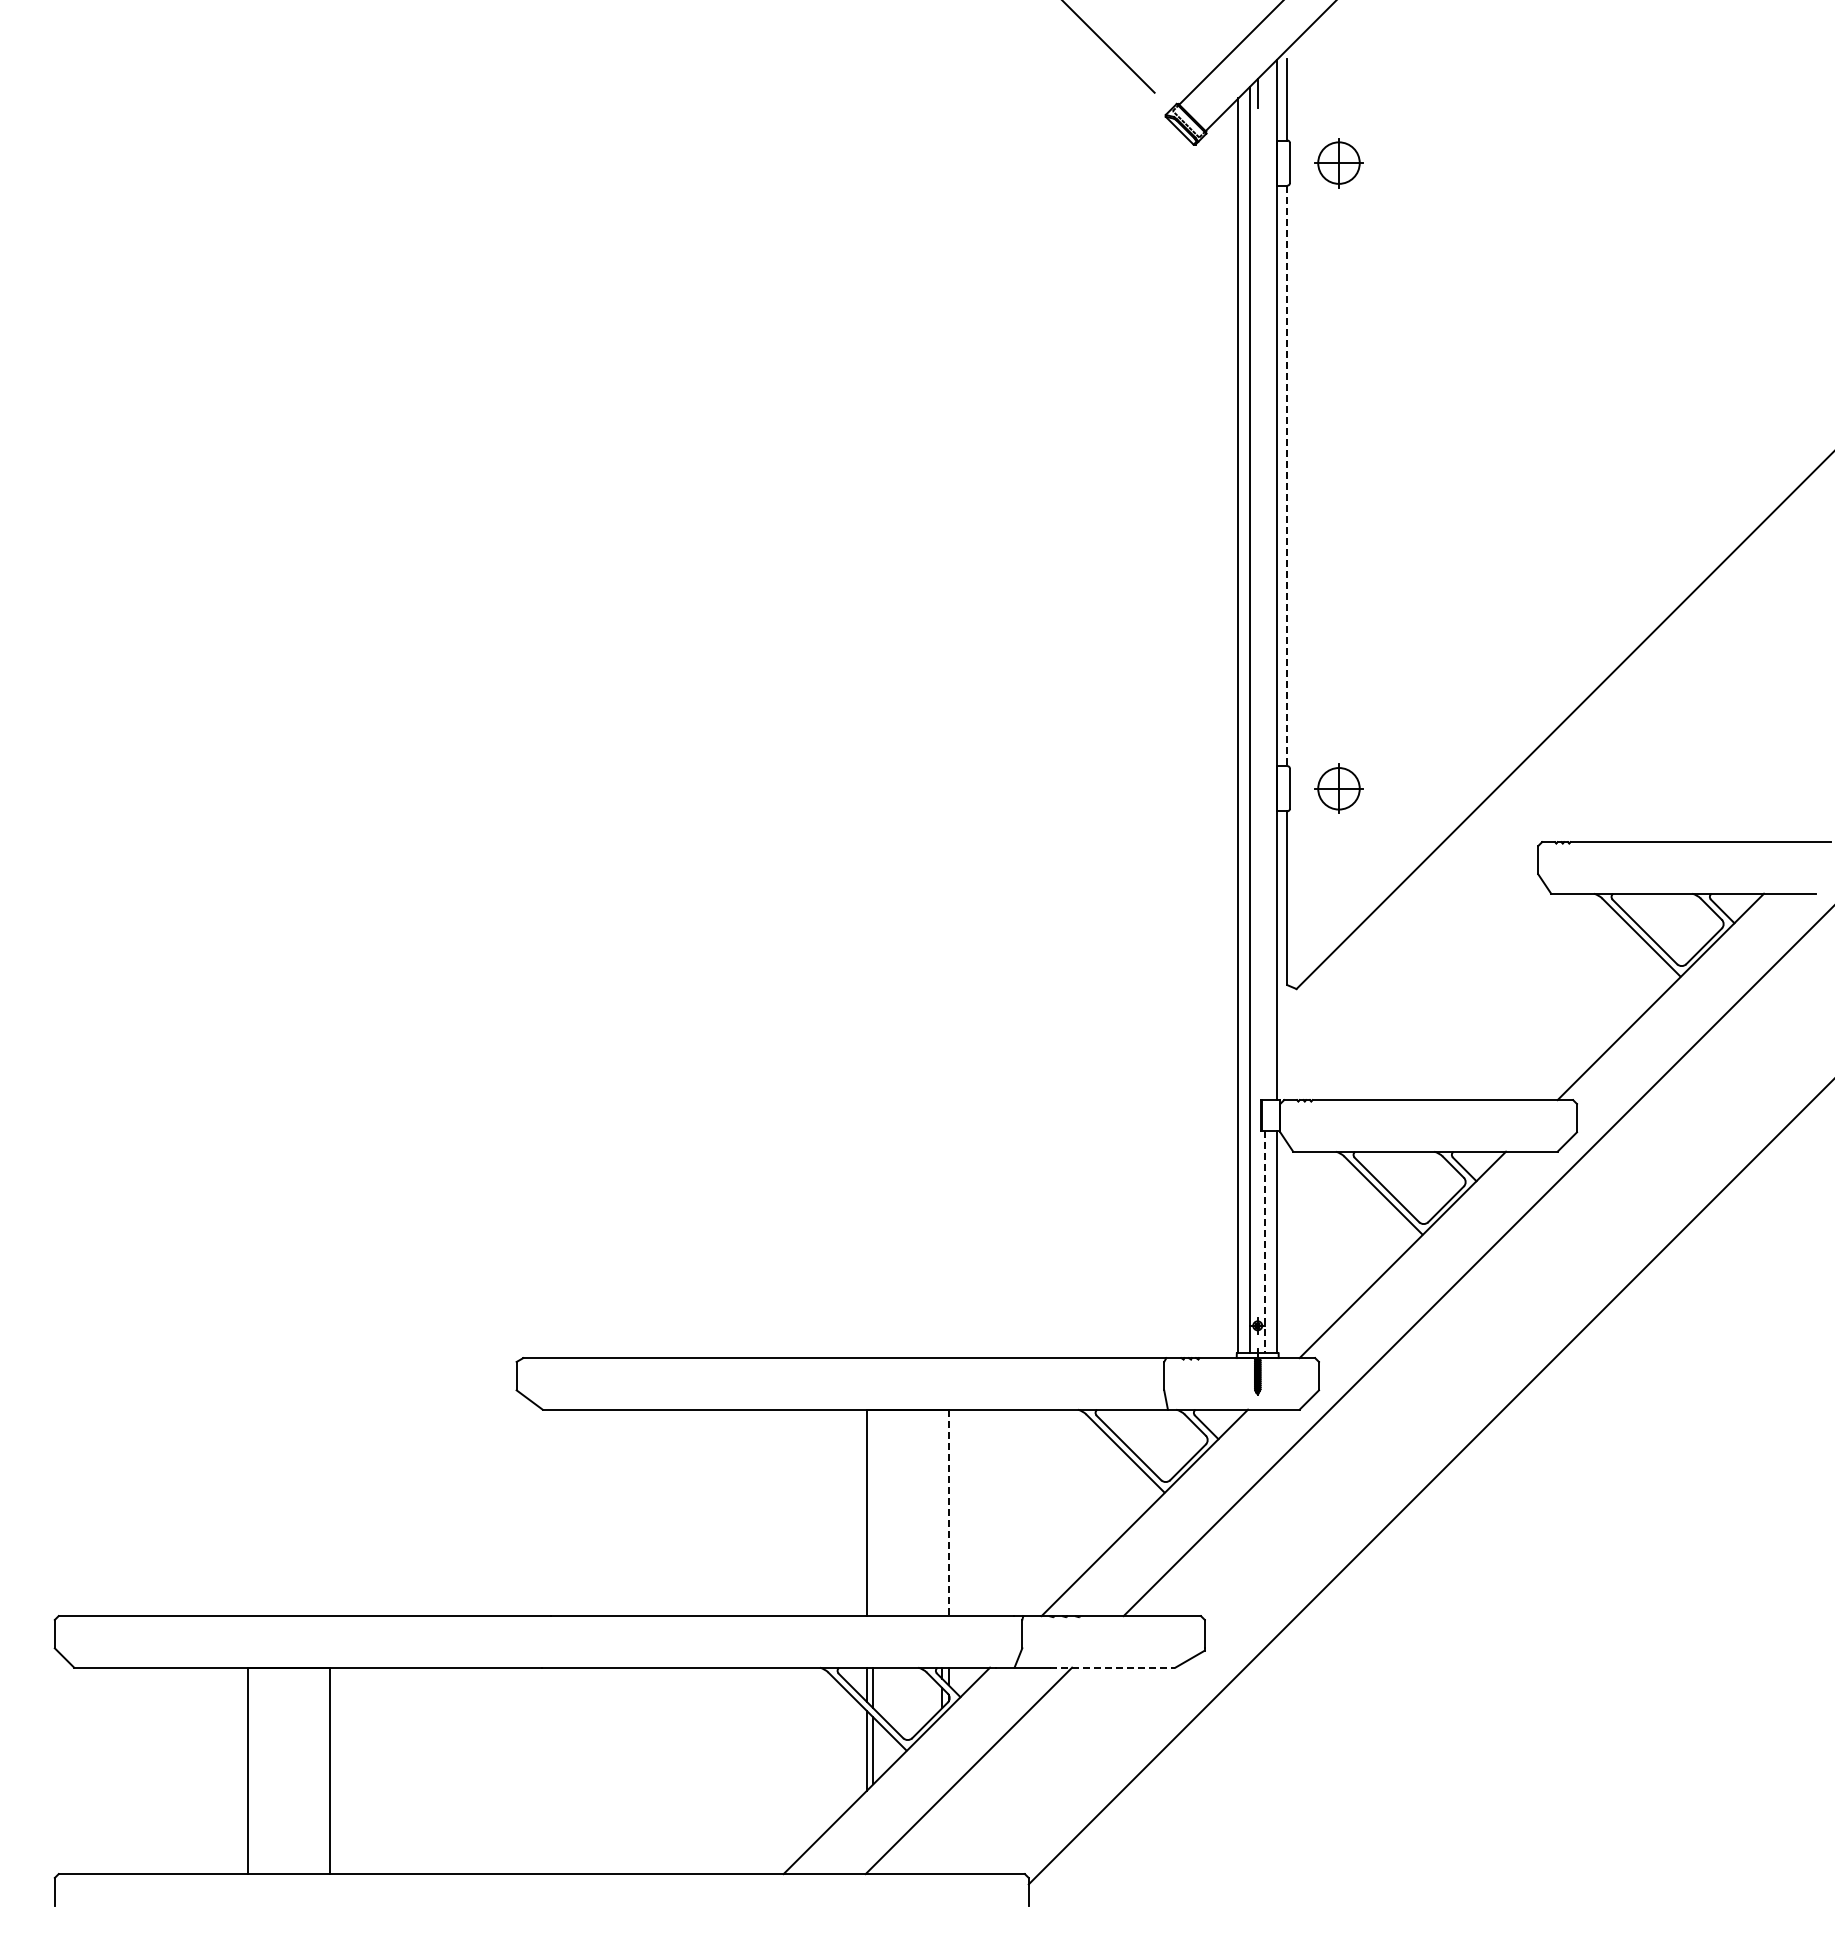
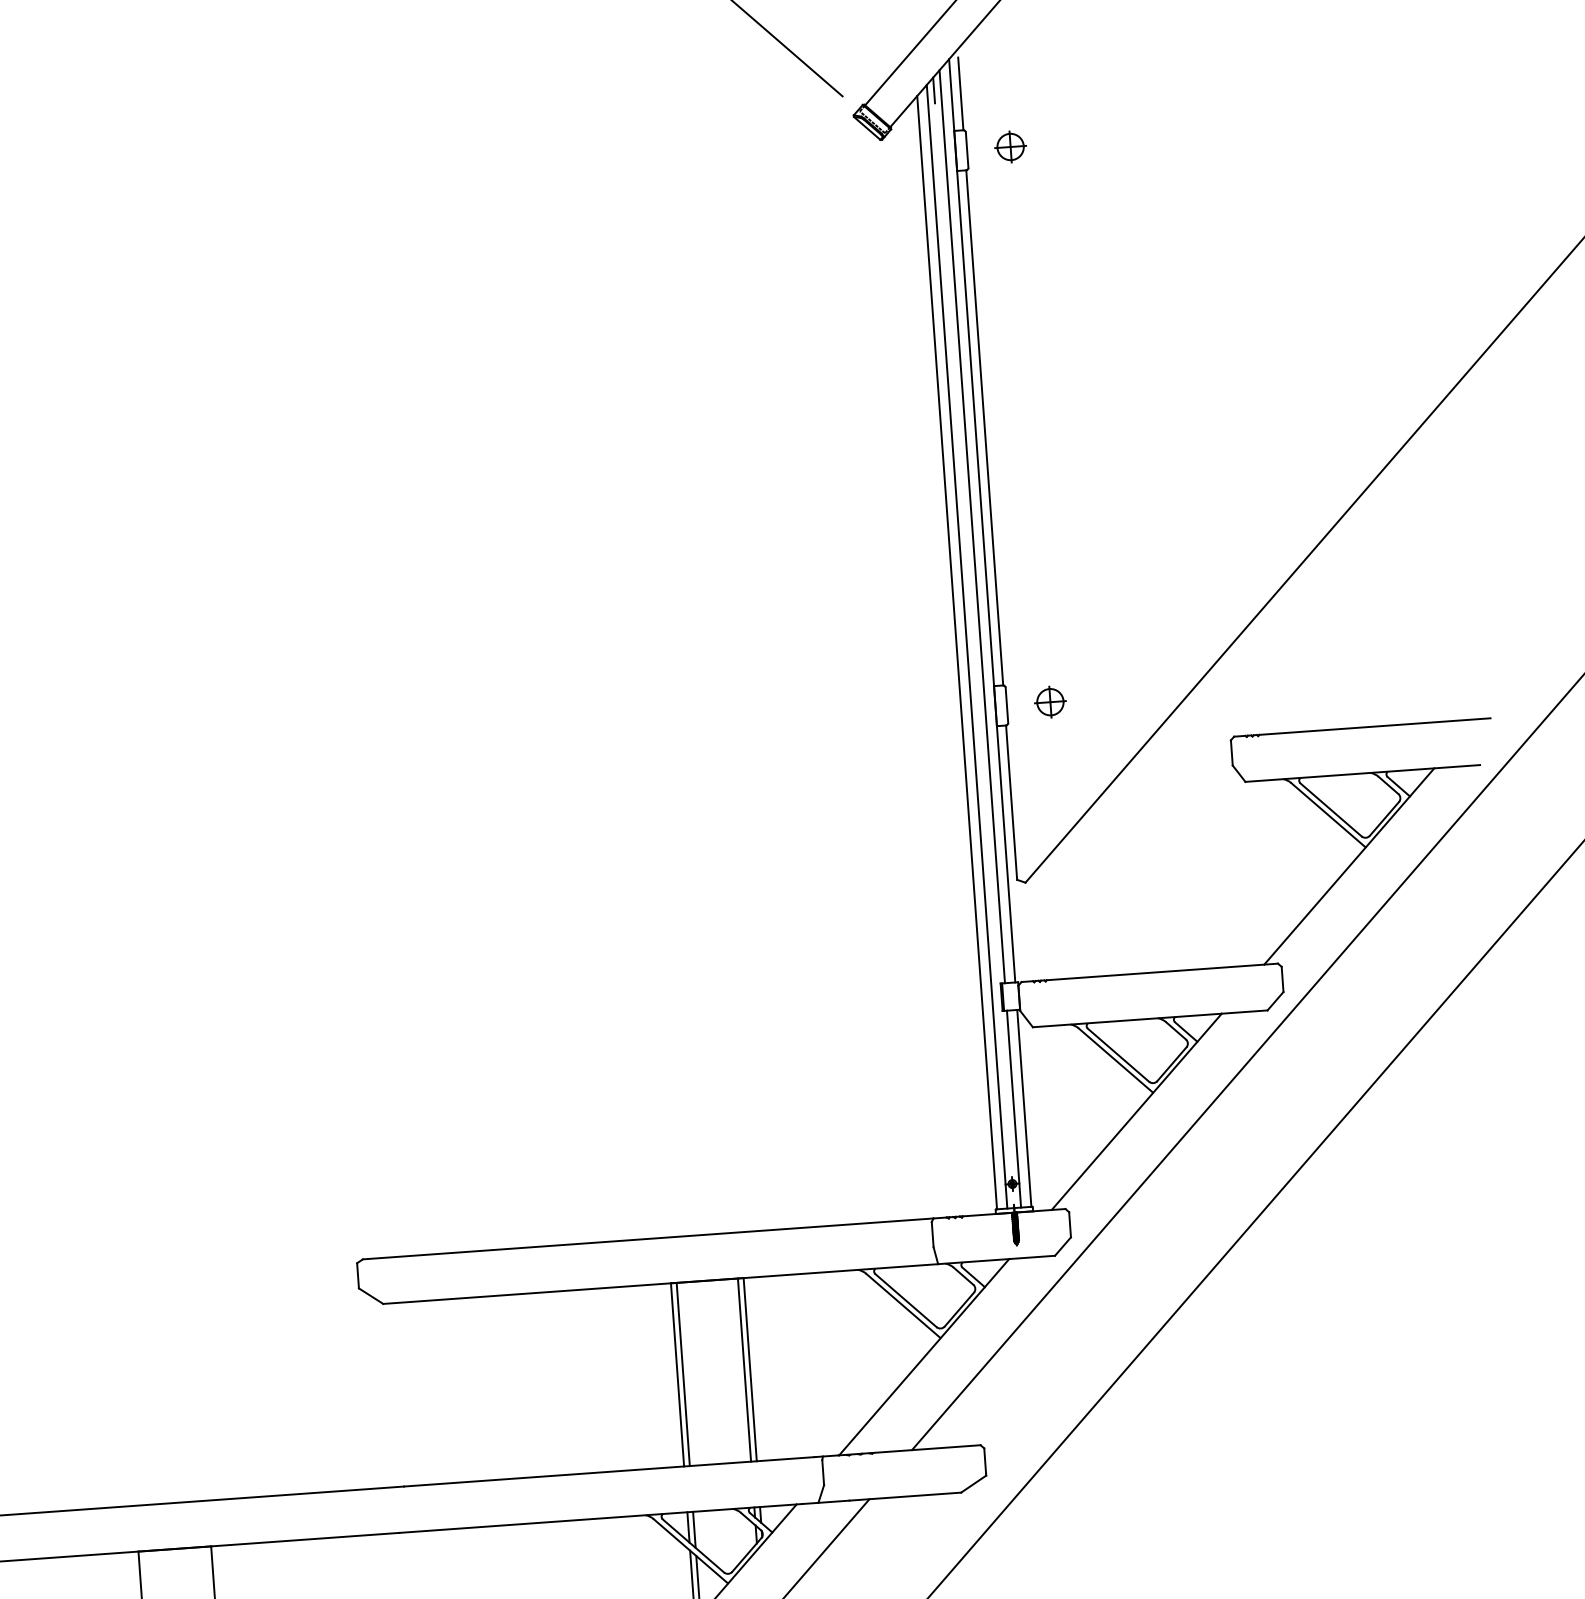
part: (1338, 162) -> (1010, 146), size x0.71
line: (1287, 476) -> (984, 428), dashed -> solid
line: (1265, 585) -> (972, 526), added
part: (1338, 788) -> (1049, 702), size x0.71
line: (1265, 1241) -> (1014, 1108), dashed -> solid
line: (873, 1512) -> (683, 1374), added
line: (942, 1512) -> (744, 1369), added
line: (948, 1513) -> (750, 1370), dashed -> solid
line: (1112, 1667) -> (905, 1496), dashed -> solid

